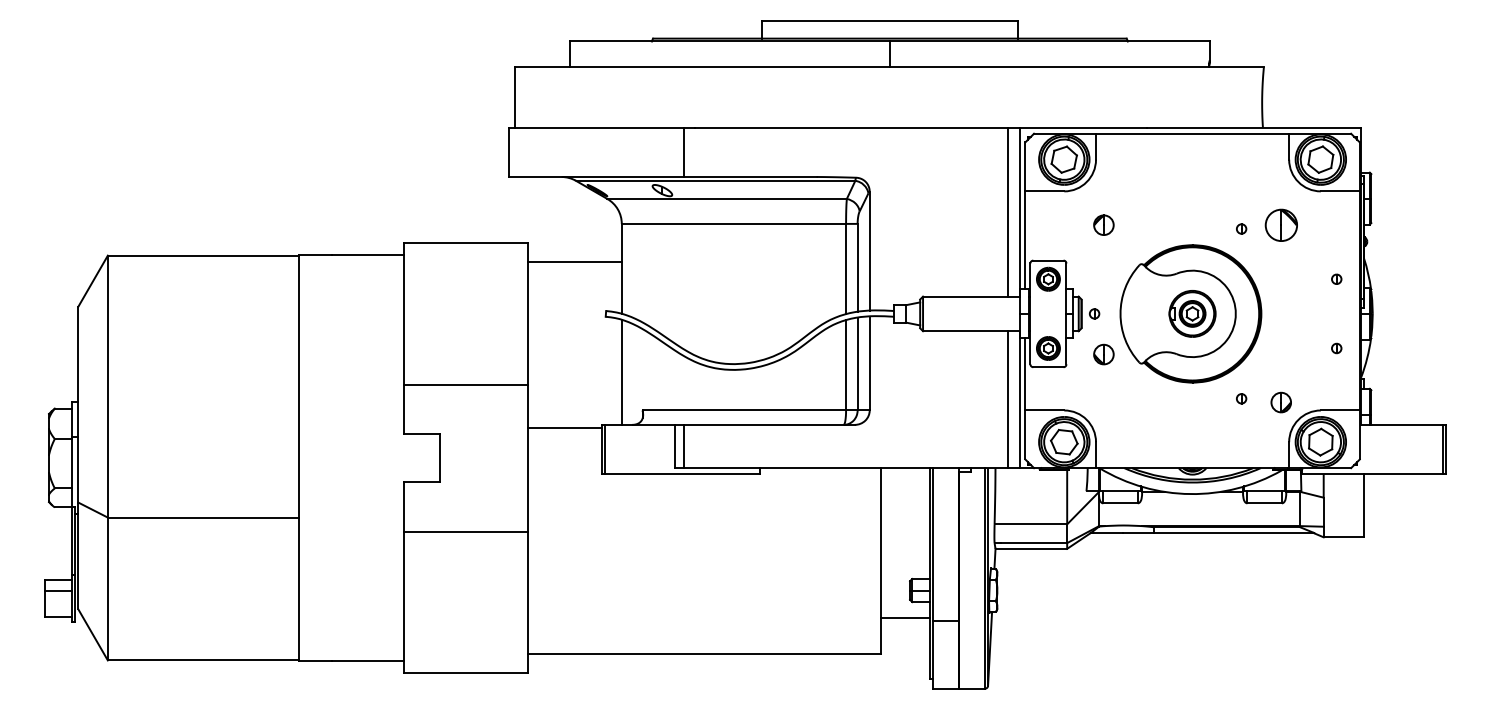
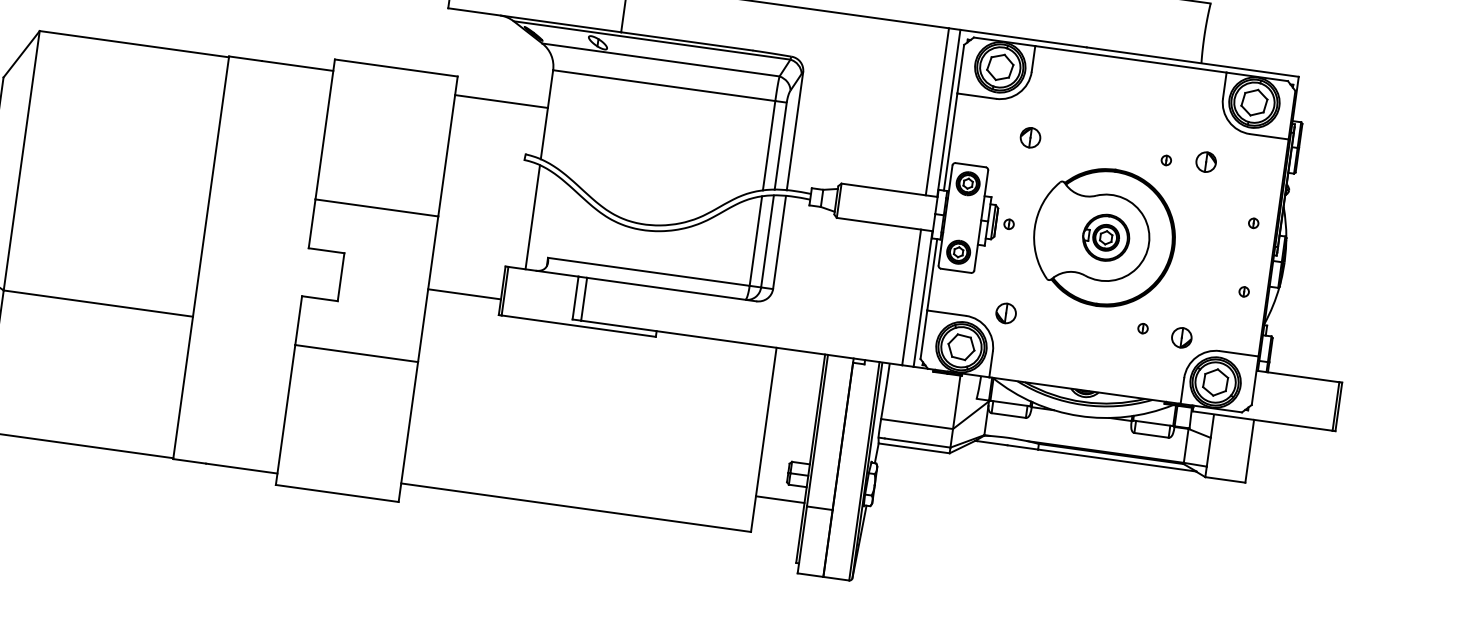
part: (1280, 224) -> (1205, 161), size x0.62
part: (1103, 354) -> (1005, 313), moved
line: (564, 428) -> (464, 294), moved

